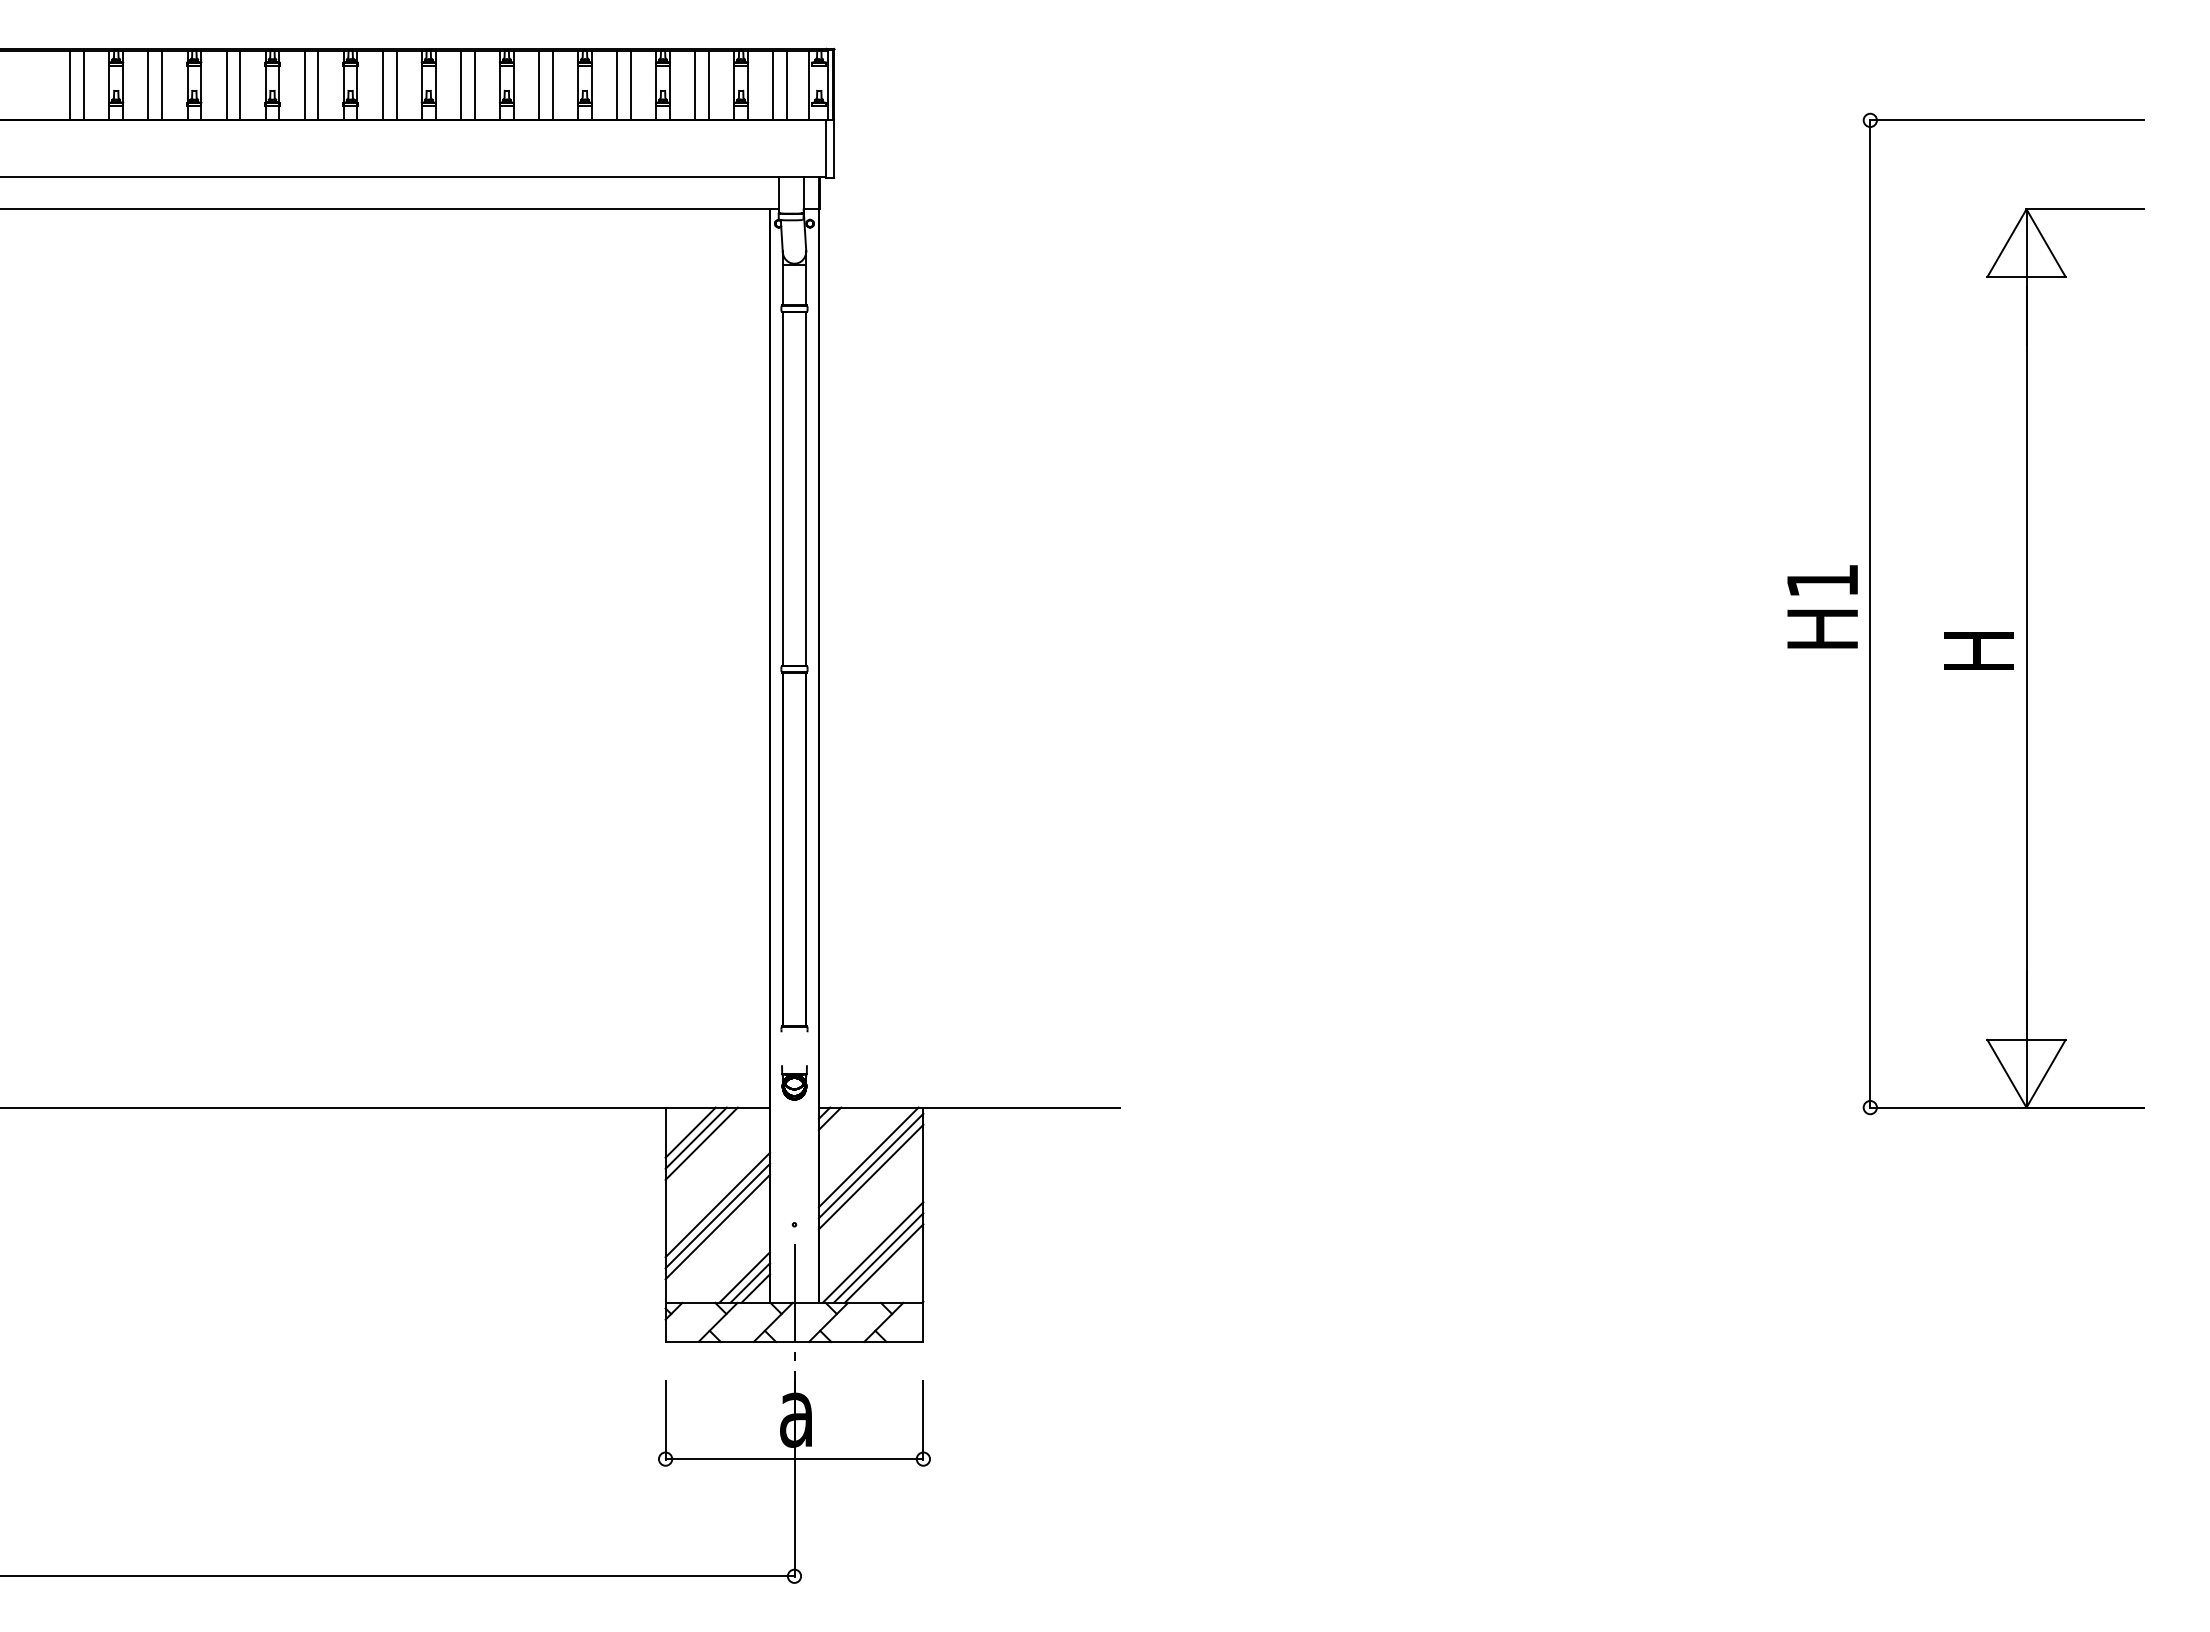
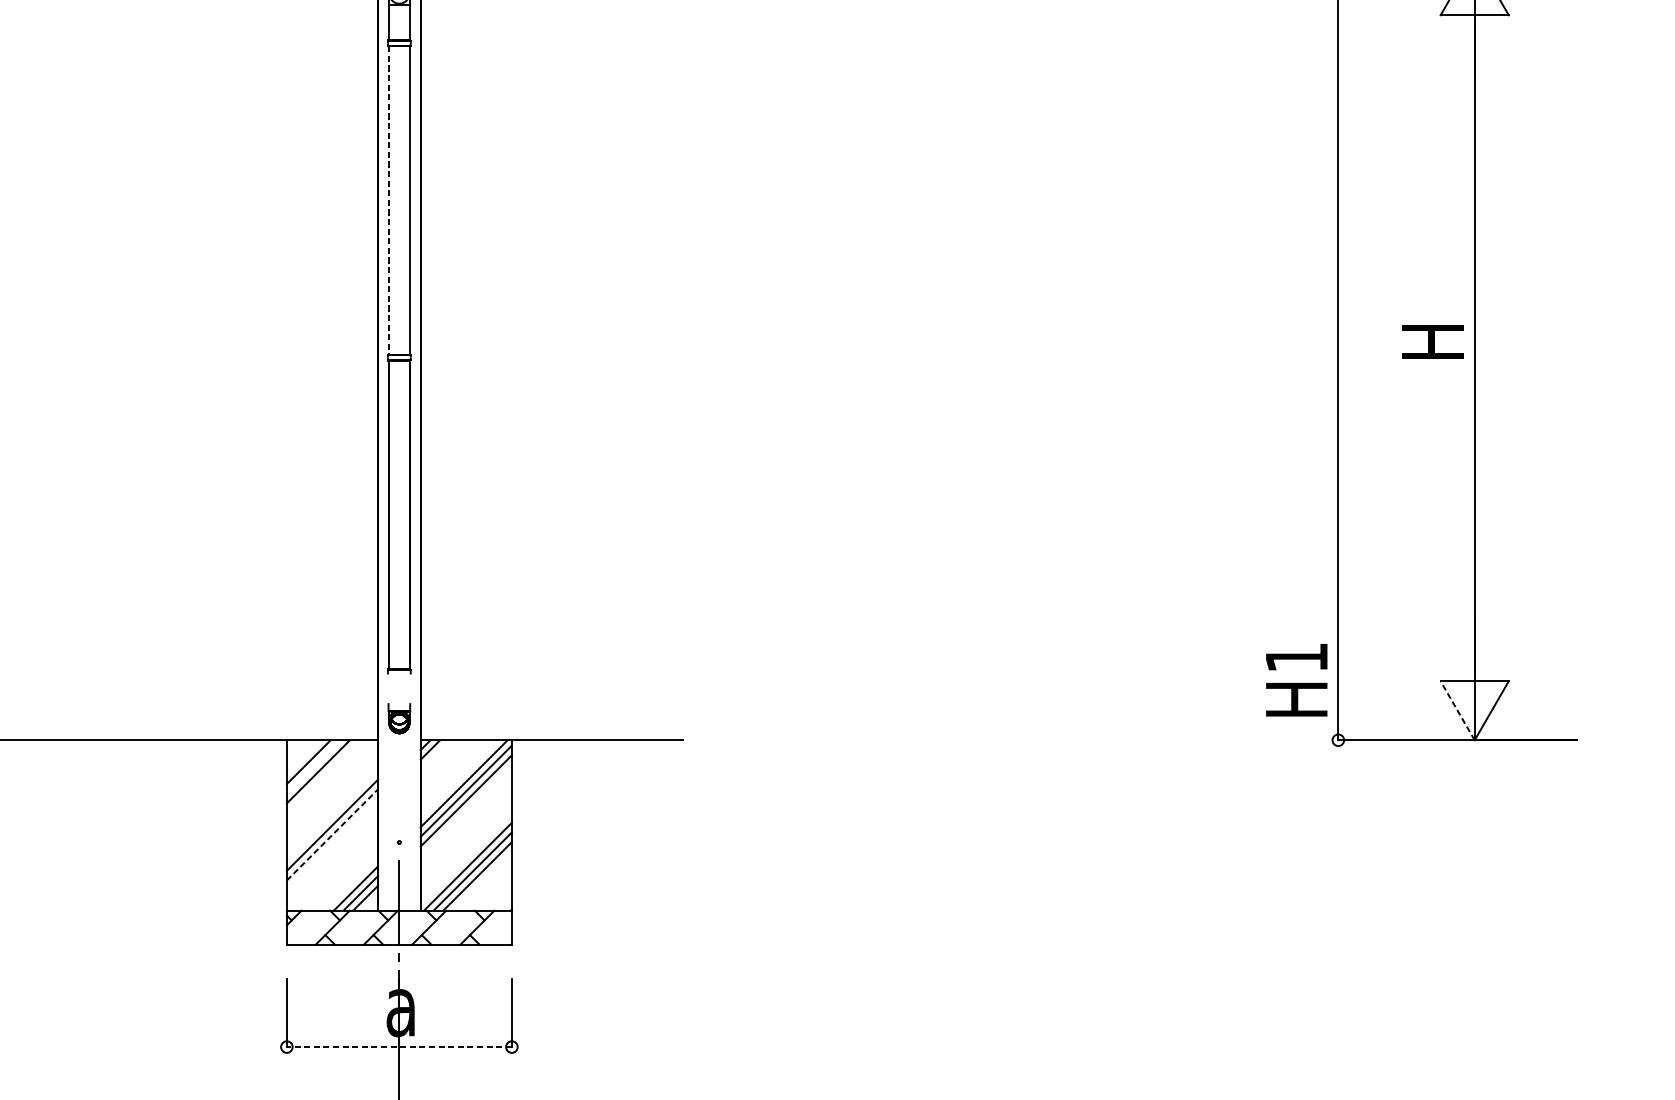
line: (782, 489) -> (388, 200), solid -> dashed
text: (1822, 606) -> (1296, 679), moved
line: (2006, 1073) -> (1457, 710), solid -> dashed
line: (695, 1137) -> (312, 766), removed
line: (717, 1216) -> (332, 835), solid -> dashed
line: (717, 1226) -> (332, 844), removed
line: (794, 1459) -> (399, 1047), solid -> dashed

